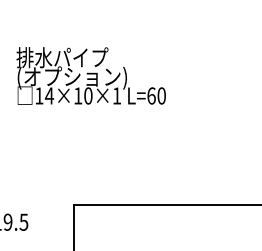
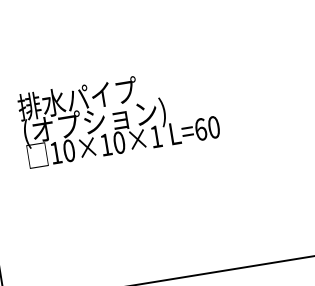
text: (49, 95) -> (69, 150), 14×10×1 -> 10×10×1

